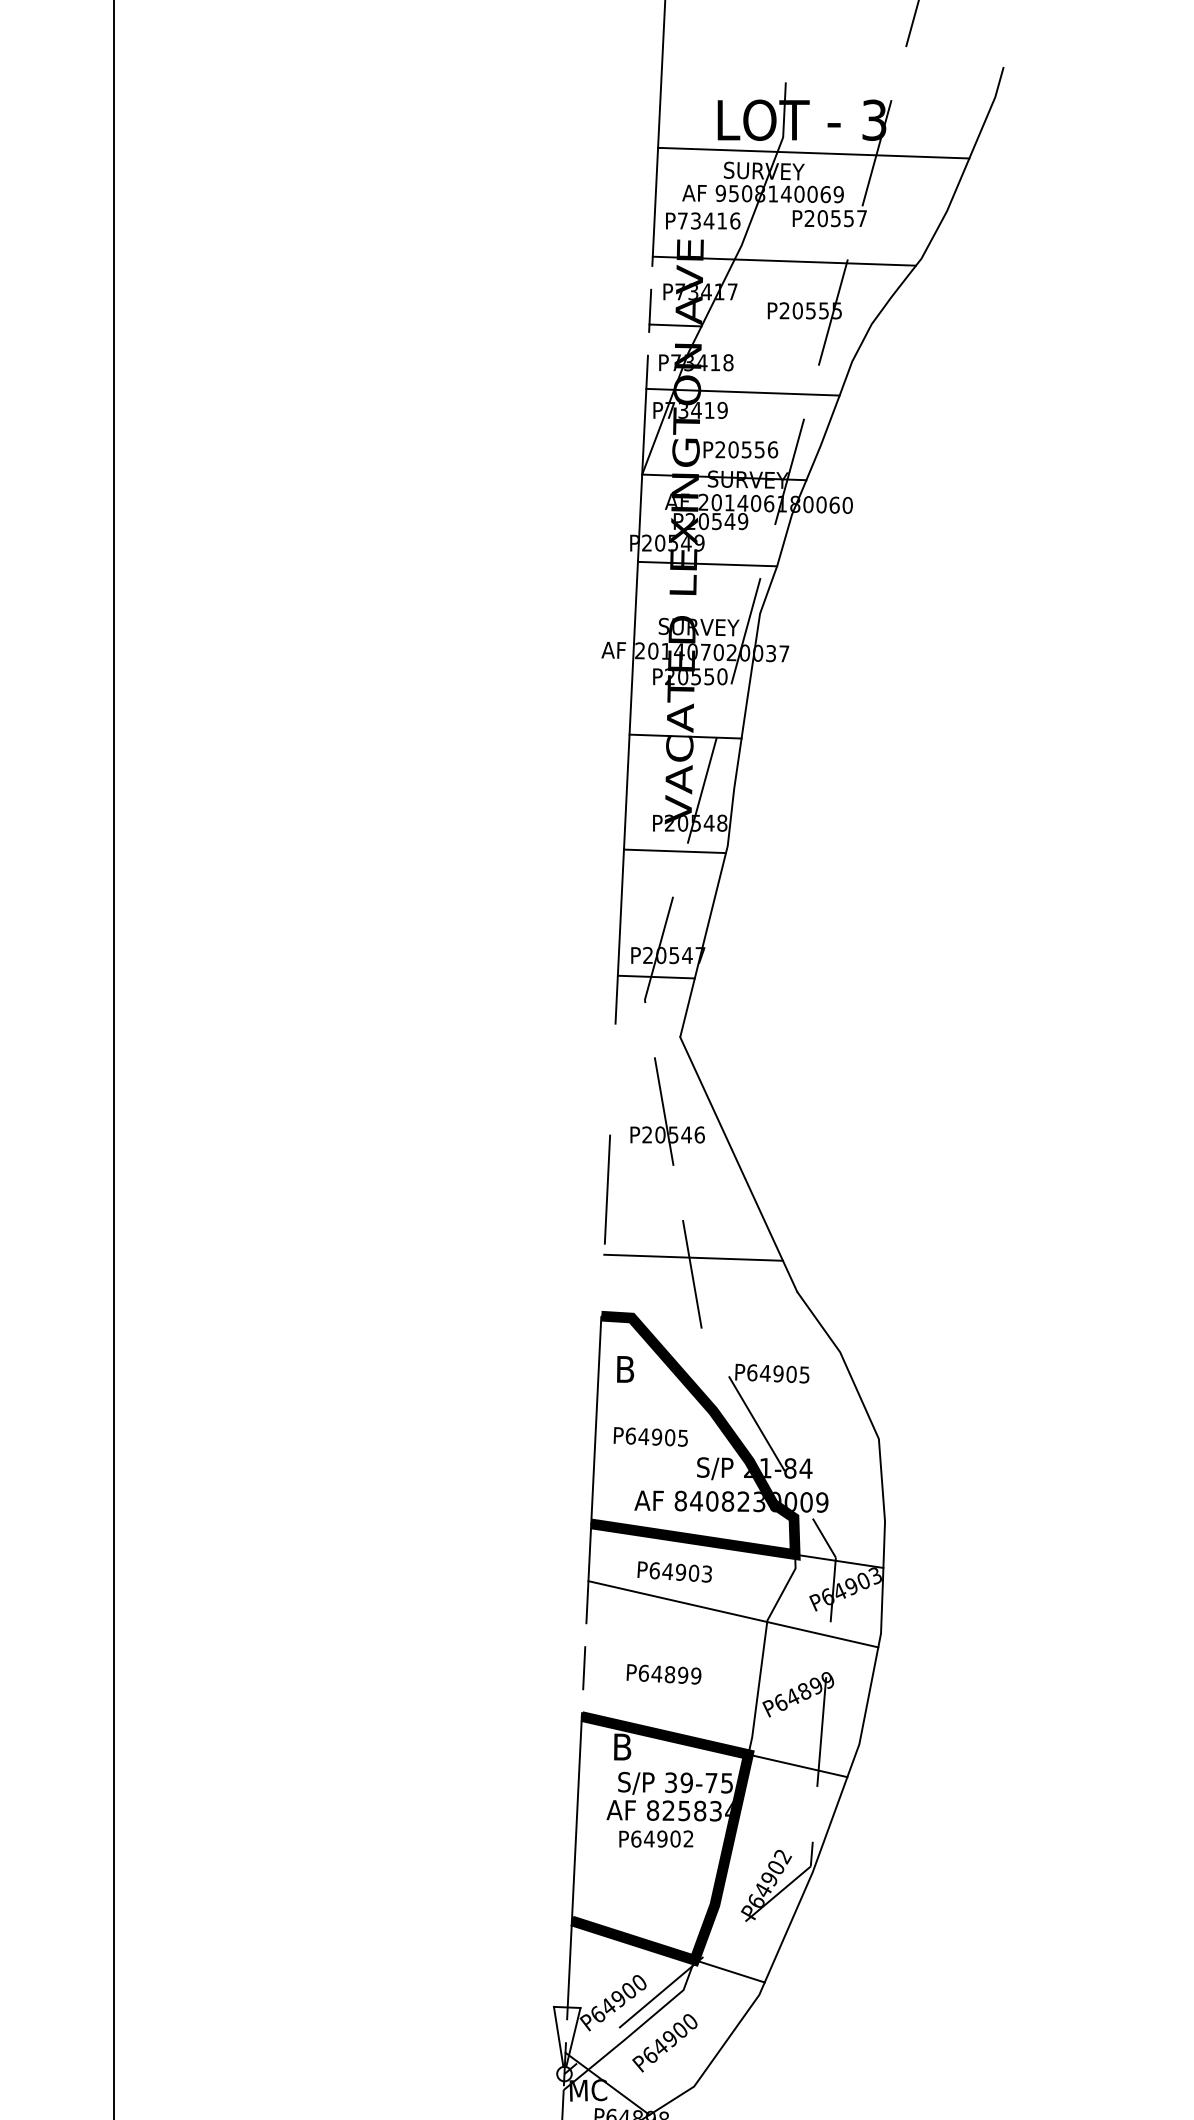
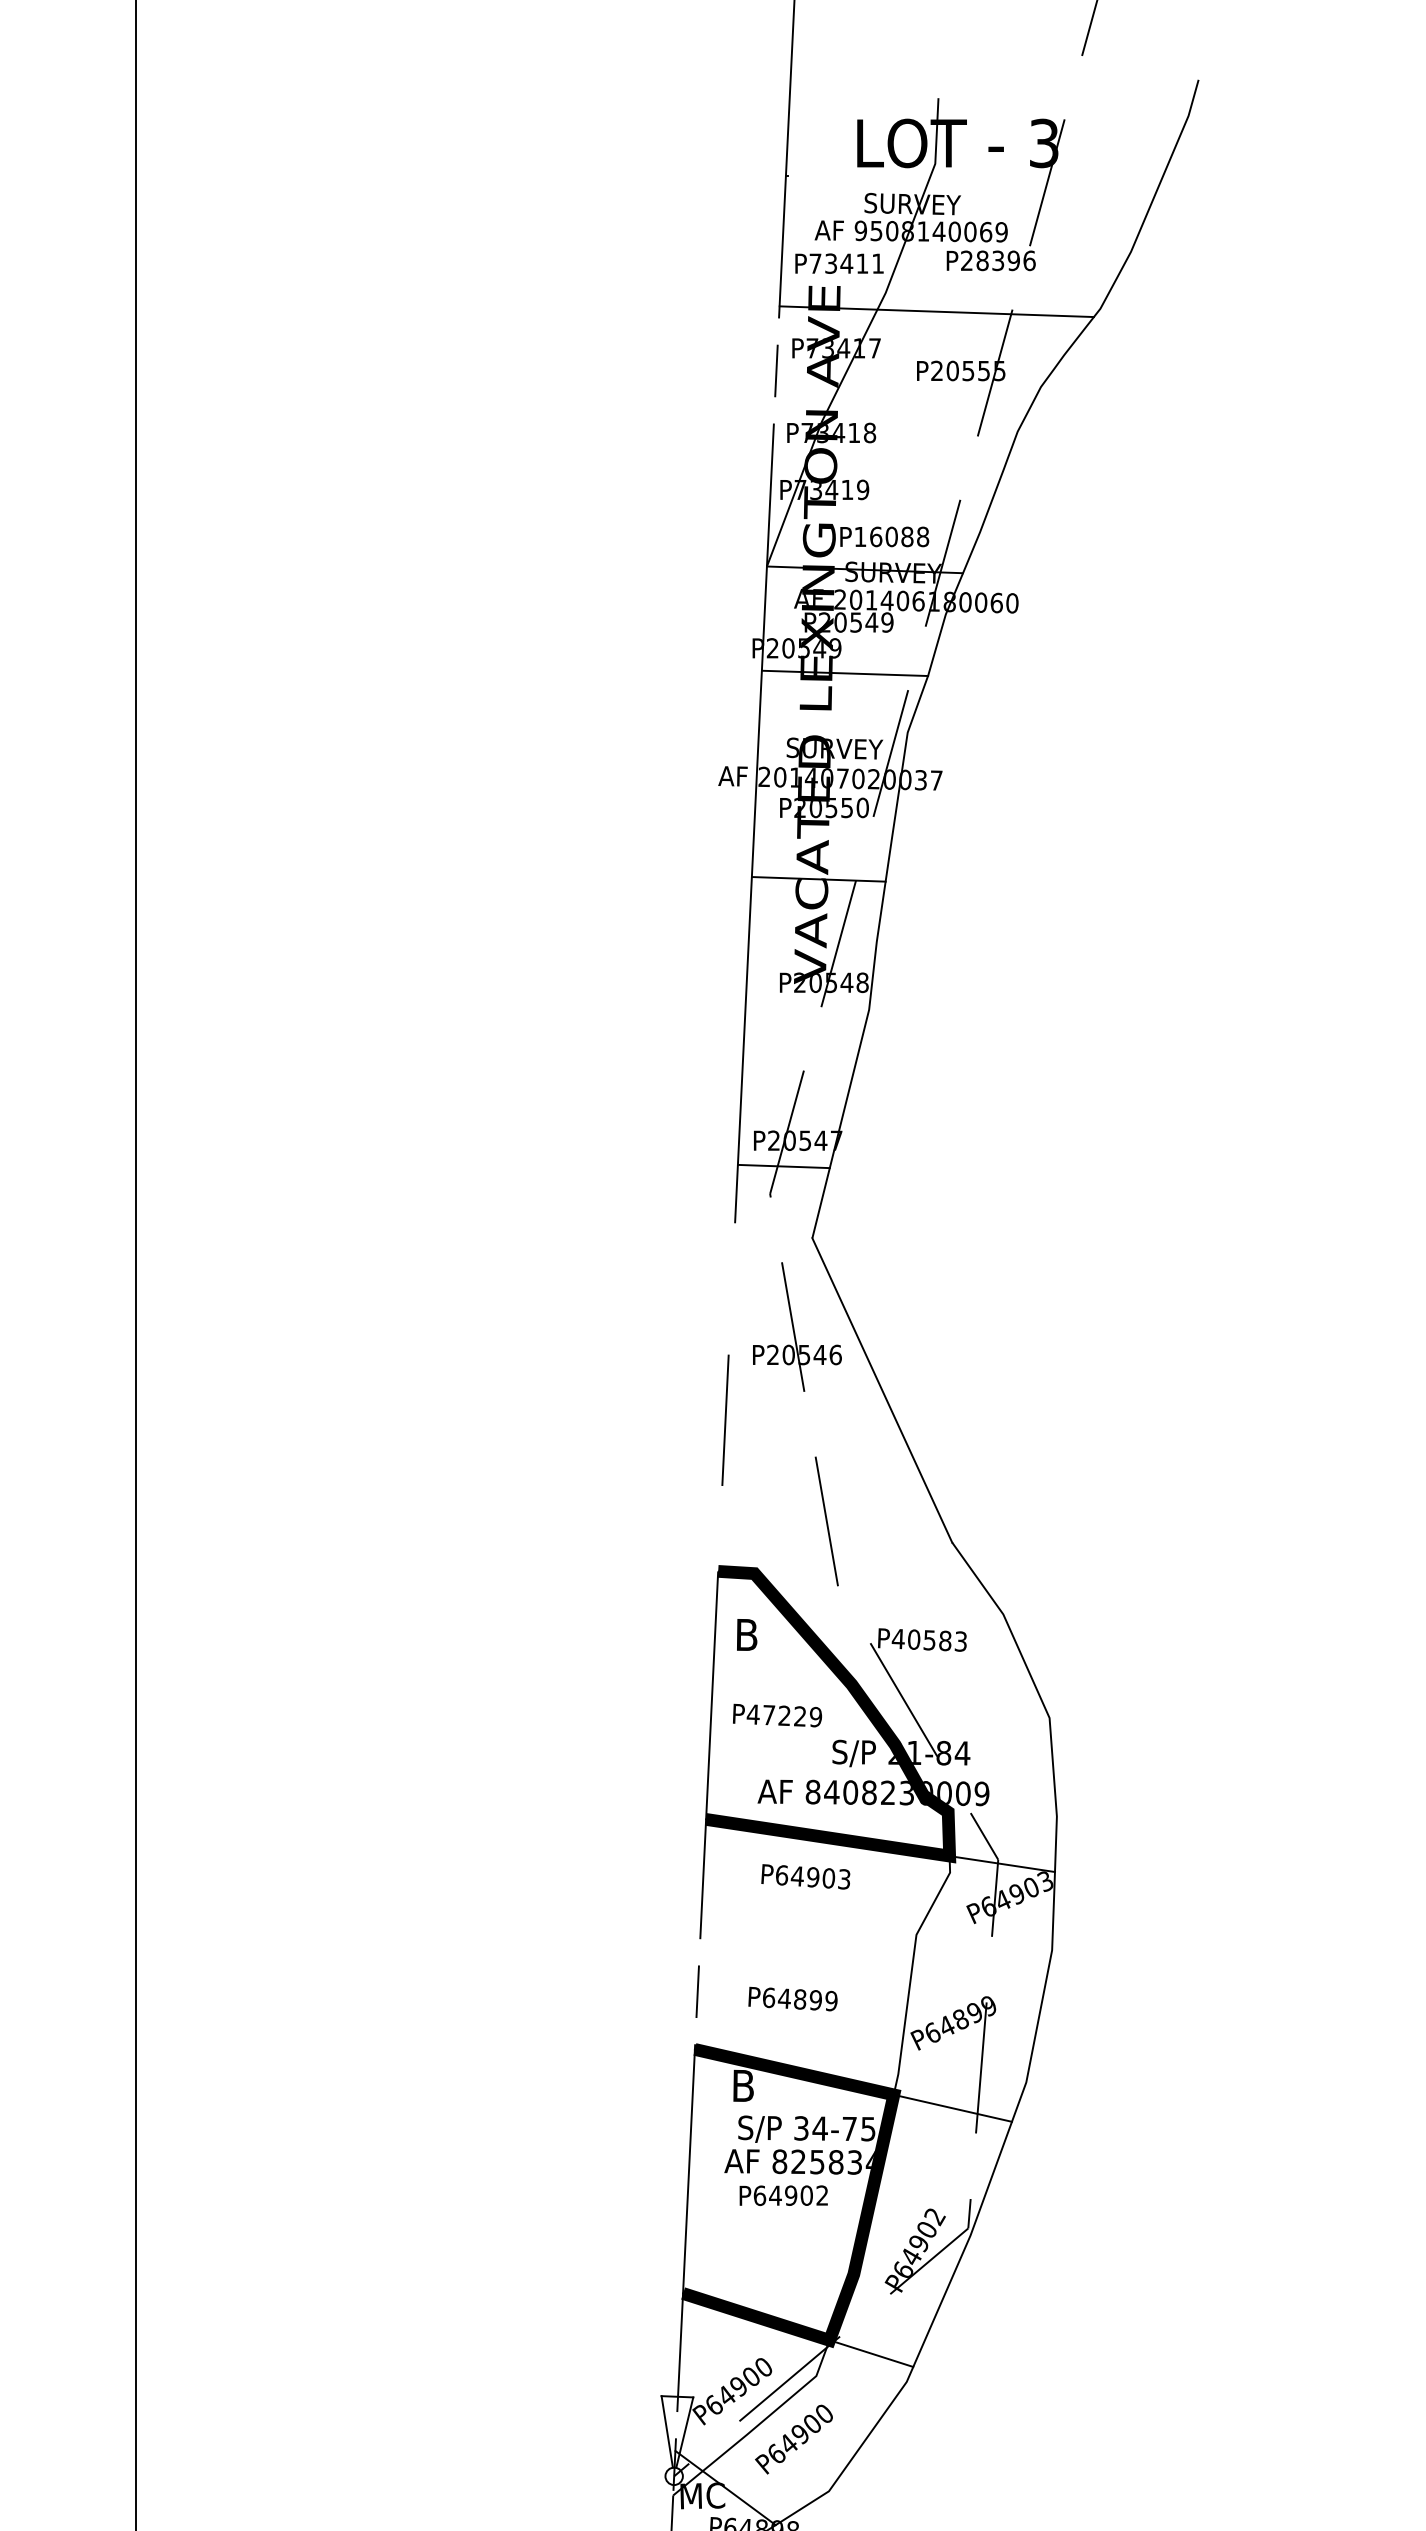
line: (814, 152) -> (972, 182), removed
text: (841, 218) -> (1005, 260), P20557 -> P28396
text: (735, 220) -> (878, 263), P73416 -> P73411
line: (675, 325) -> (806, 388), removed
line: (742, 392) -> (886, 468), removed
text: (746, 449) -> (891, 536), P20556 -> P16088
line: (674, 851) -> (805, 1016), removed
line: (693, 1257) -> (828, 1501), removed
text: (777, 1373) -> (928, 1639), P64905 -> P40583
text: (656, 1436) -> (784, 1715), P64905 -> P47229
line: (733, 1613) -> (875, 1926), removed
text: (686, 1782) -> (819, 2128), 39-75 -> 34-75

